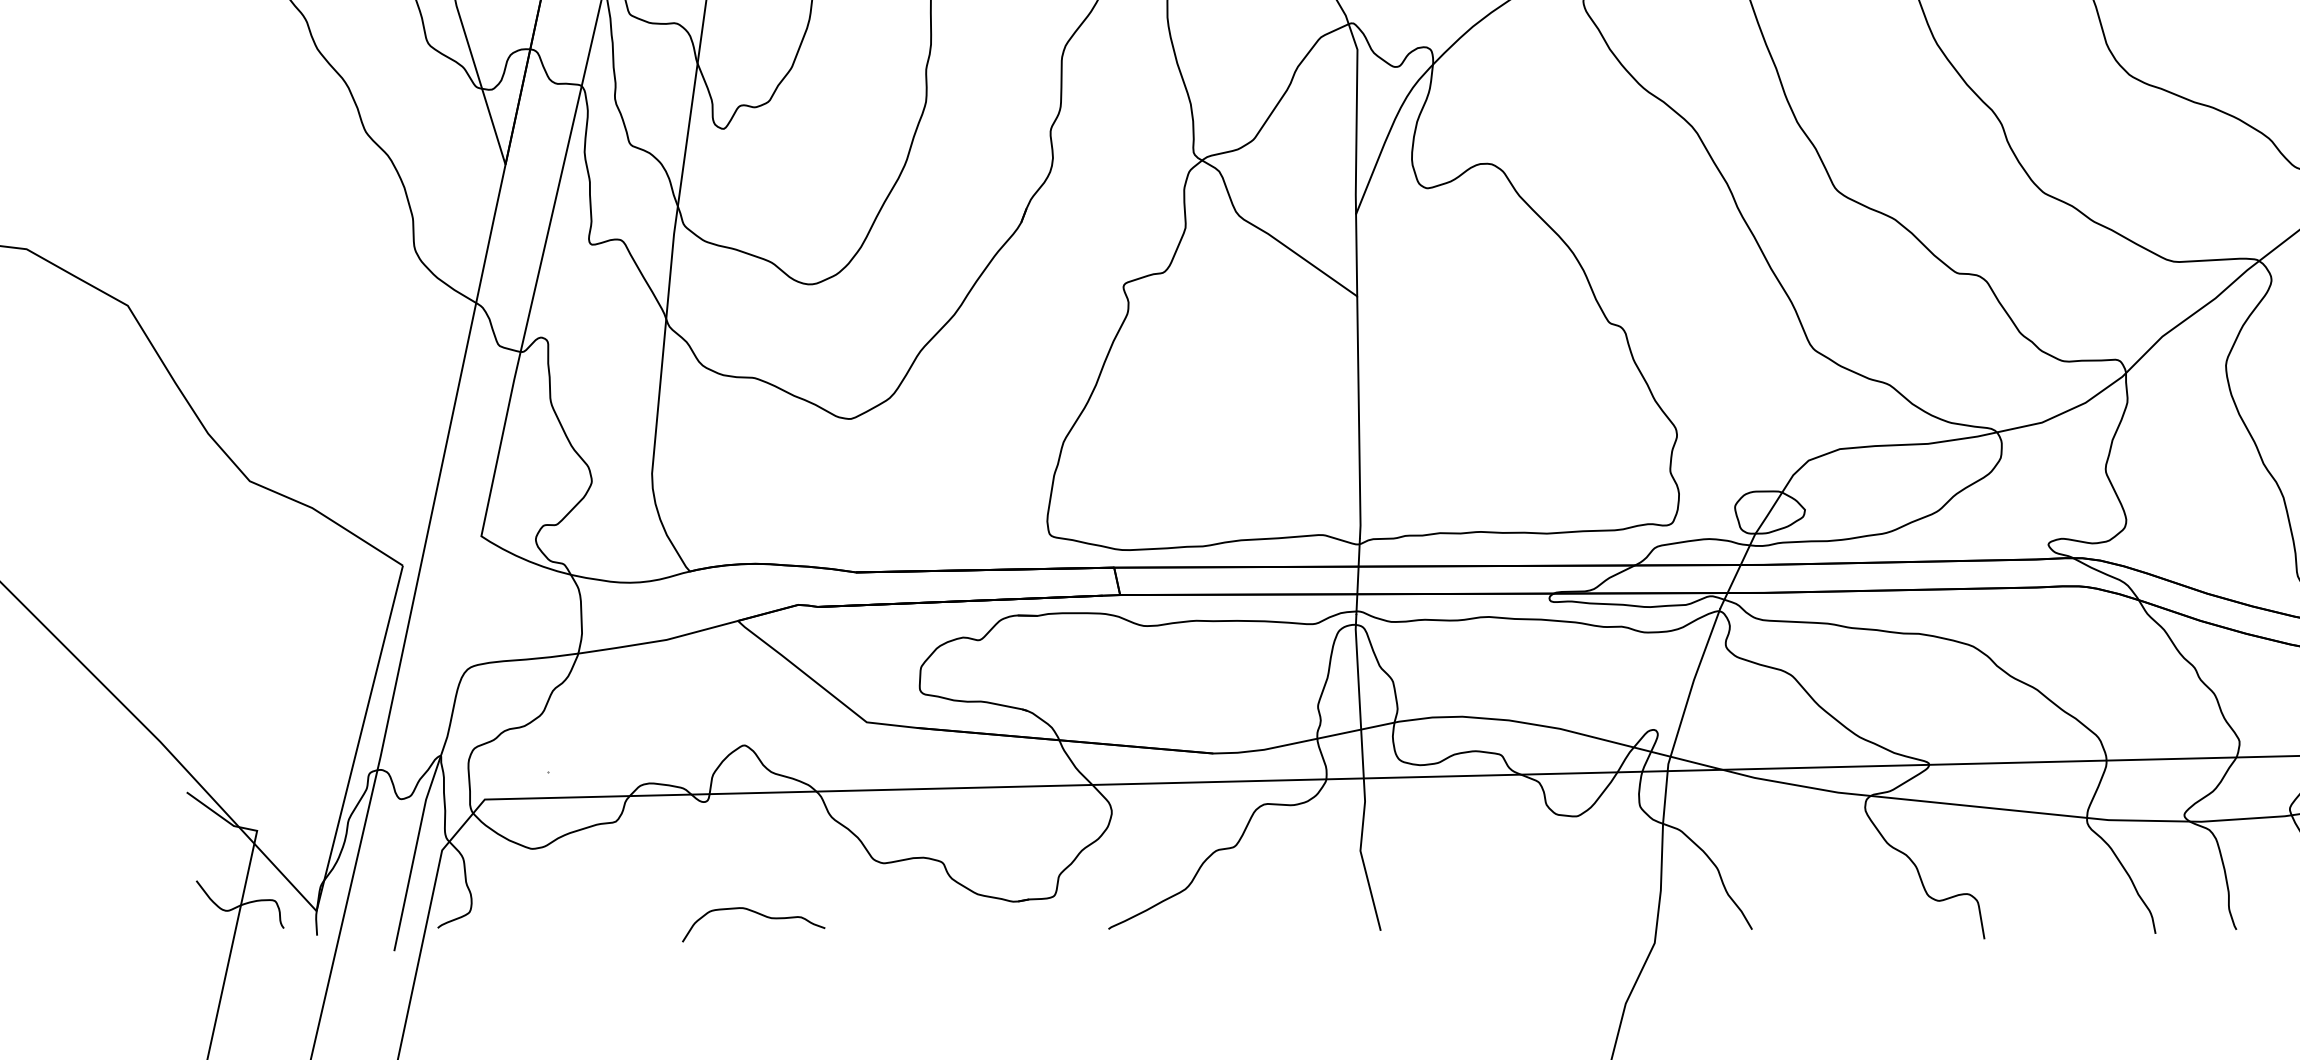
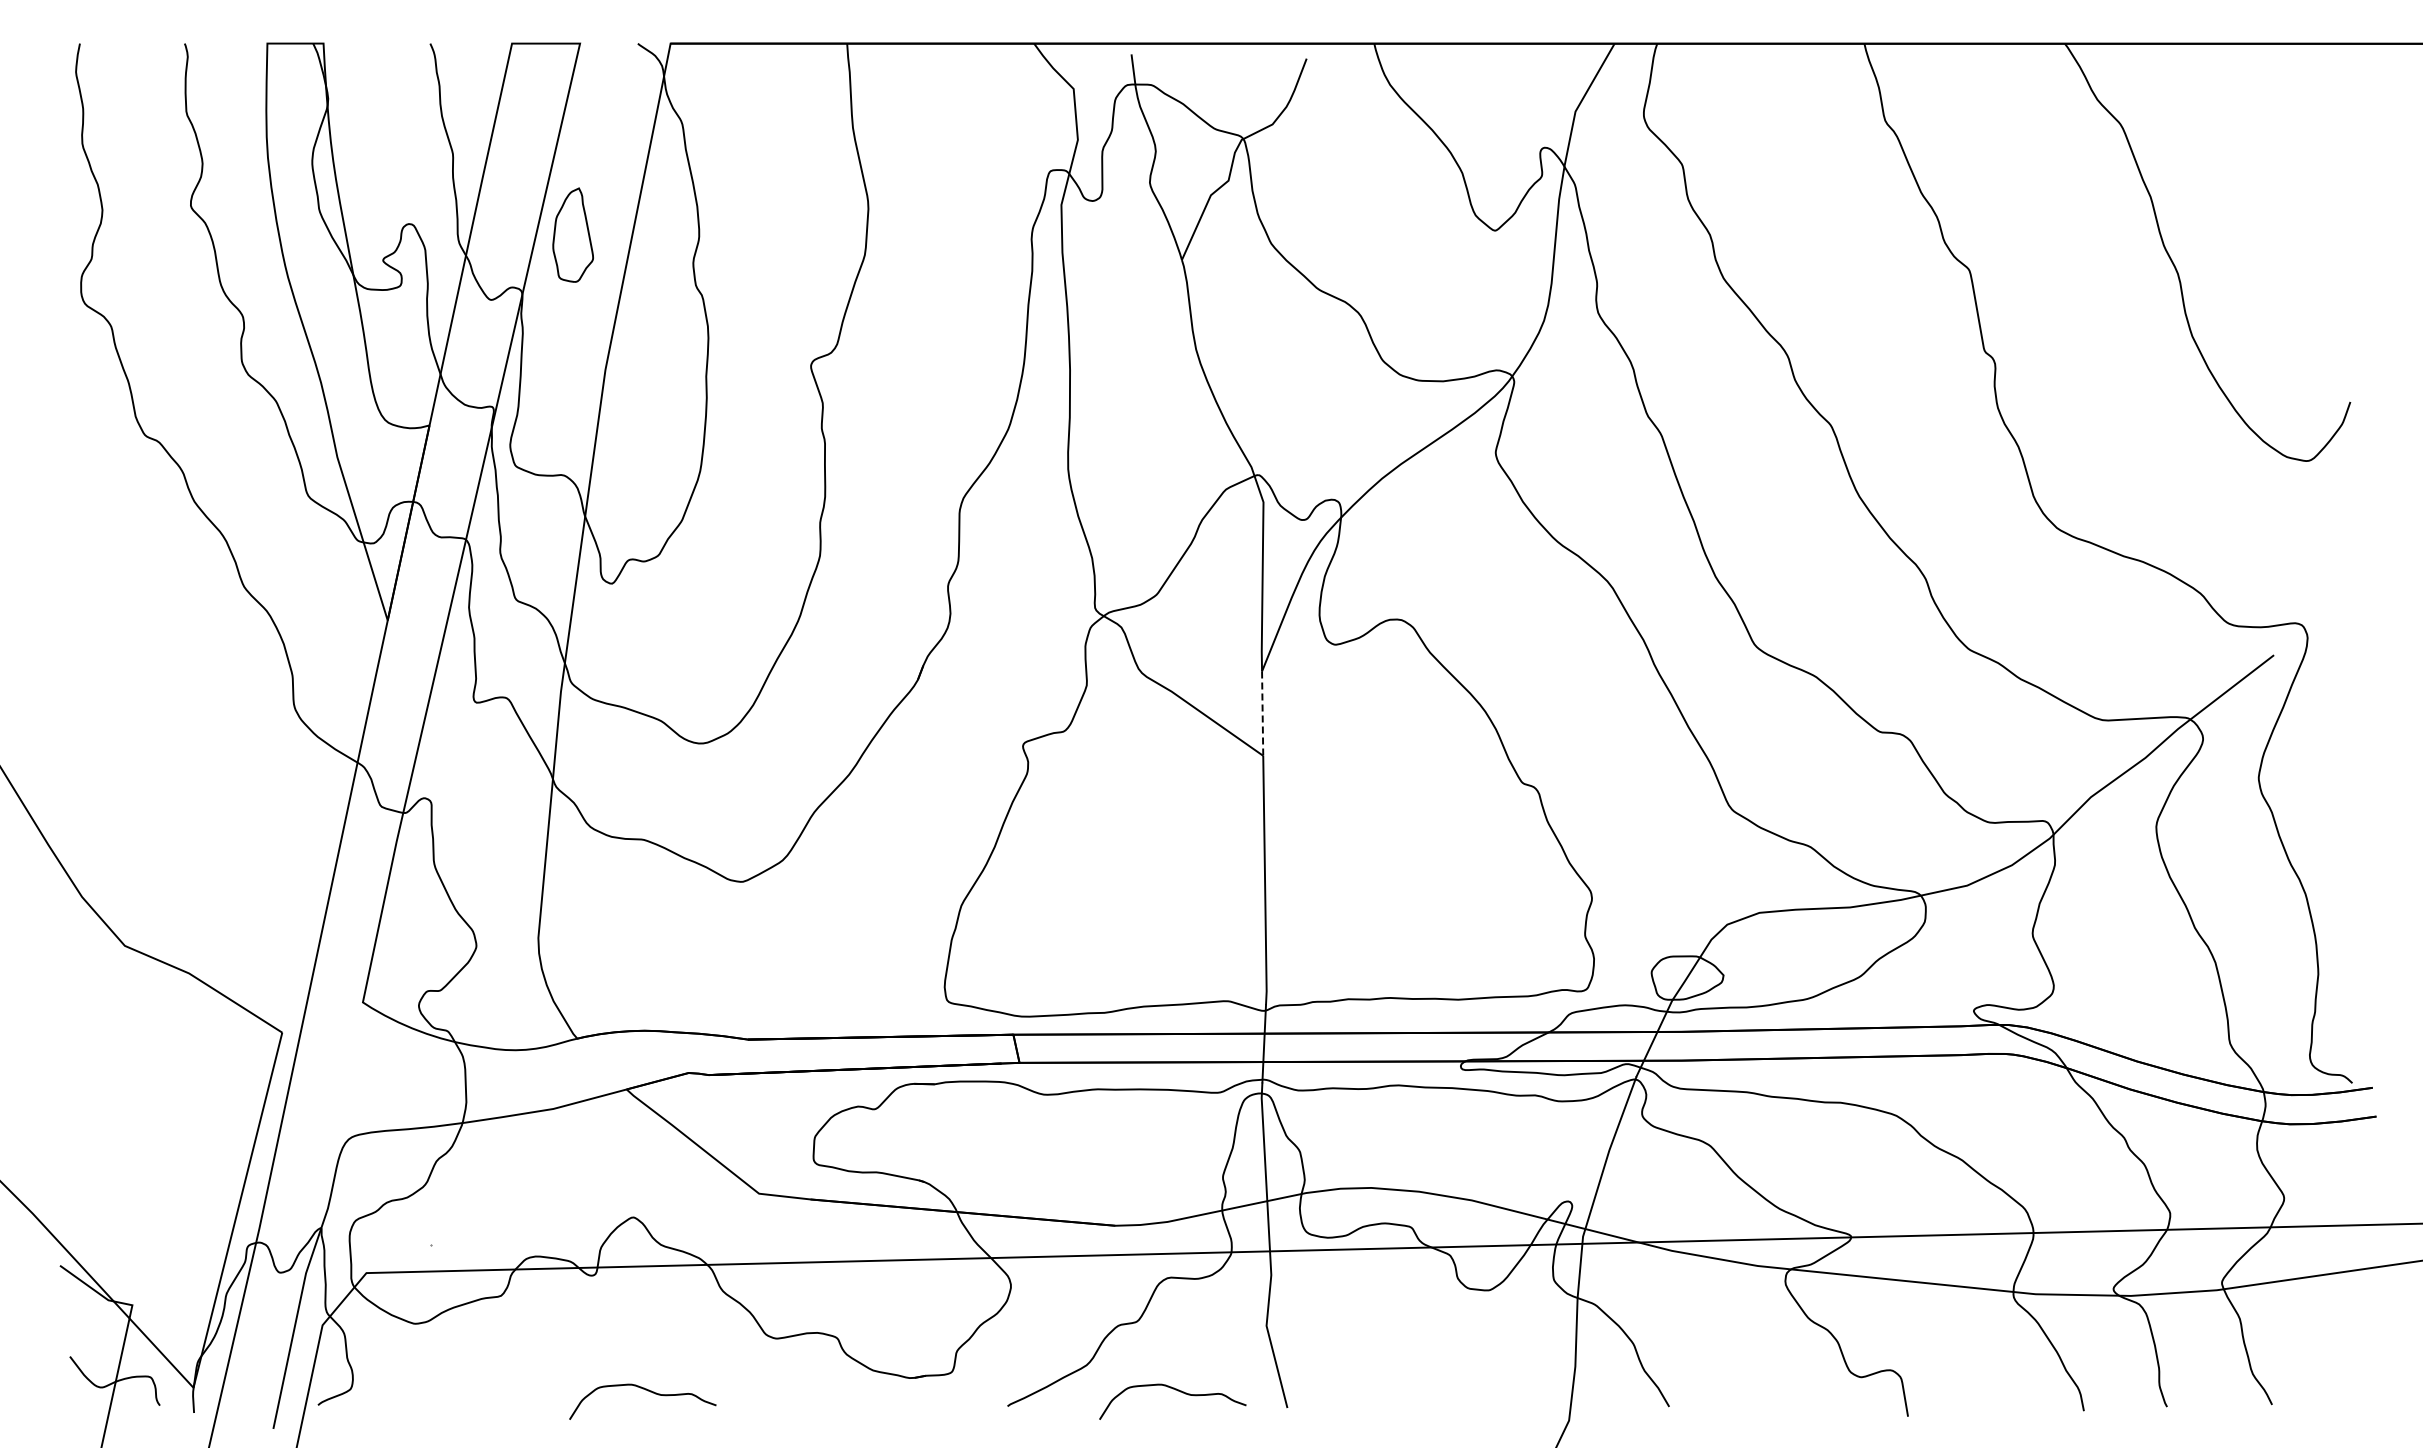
line: (1356, 256) -> (1262, 714), solid -> dashed
curve: (1271, 913) -> (1175, 1390), added

